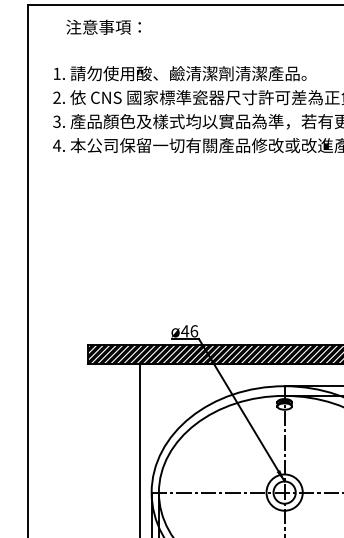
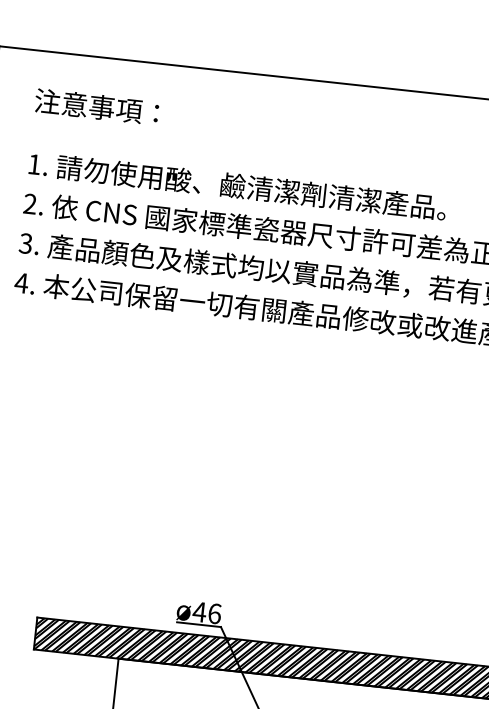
text: (103, 26) -> (96, 105), moved

